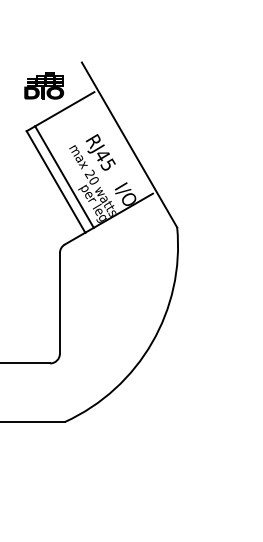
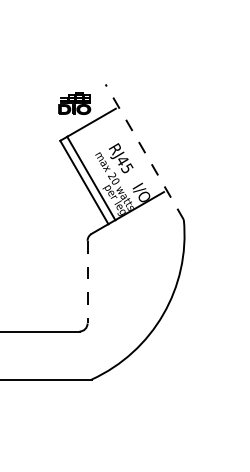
line: (129, 144) -> (144, 151), solid -> dashed
line: (59, 303) -> (87, 282), solid -> dashed

